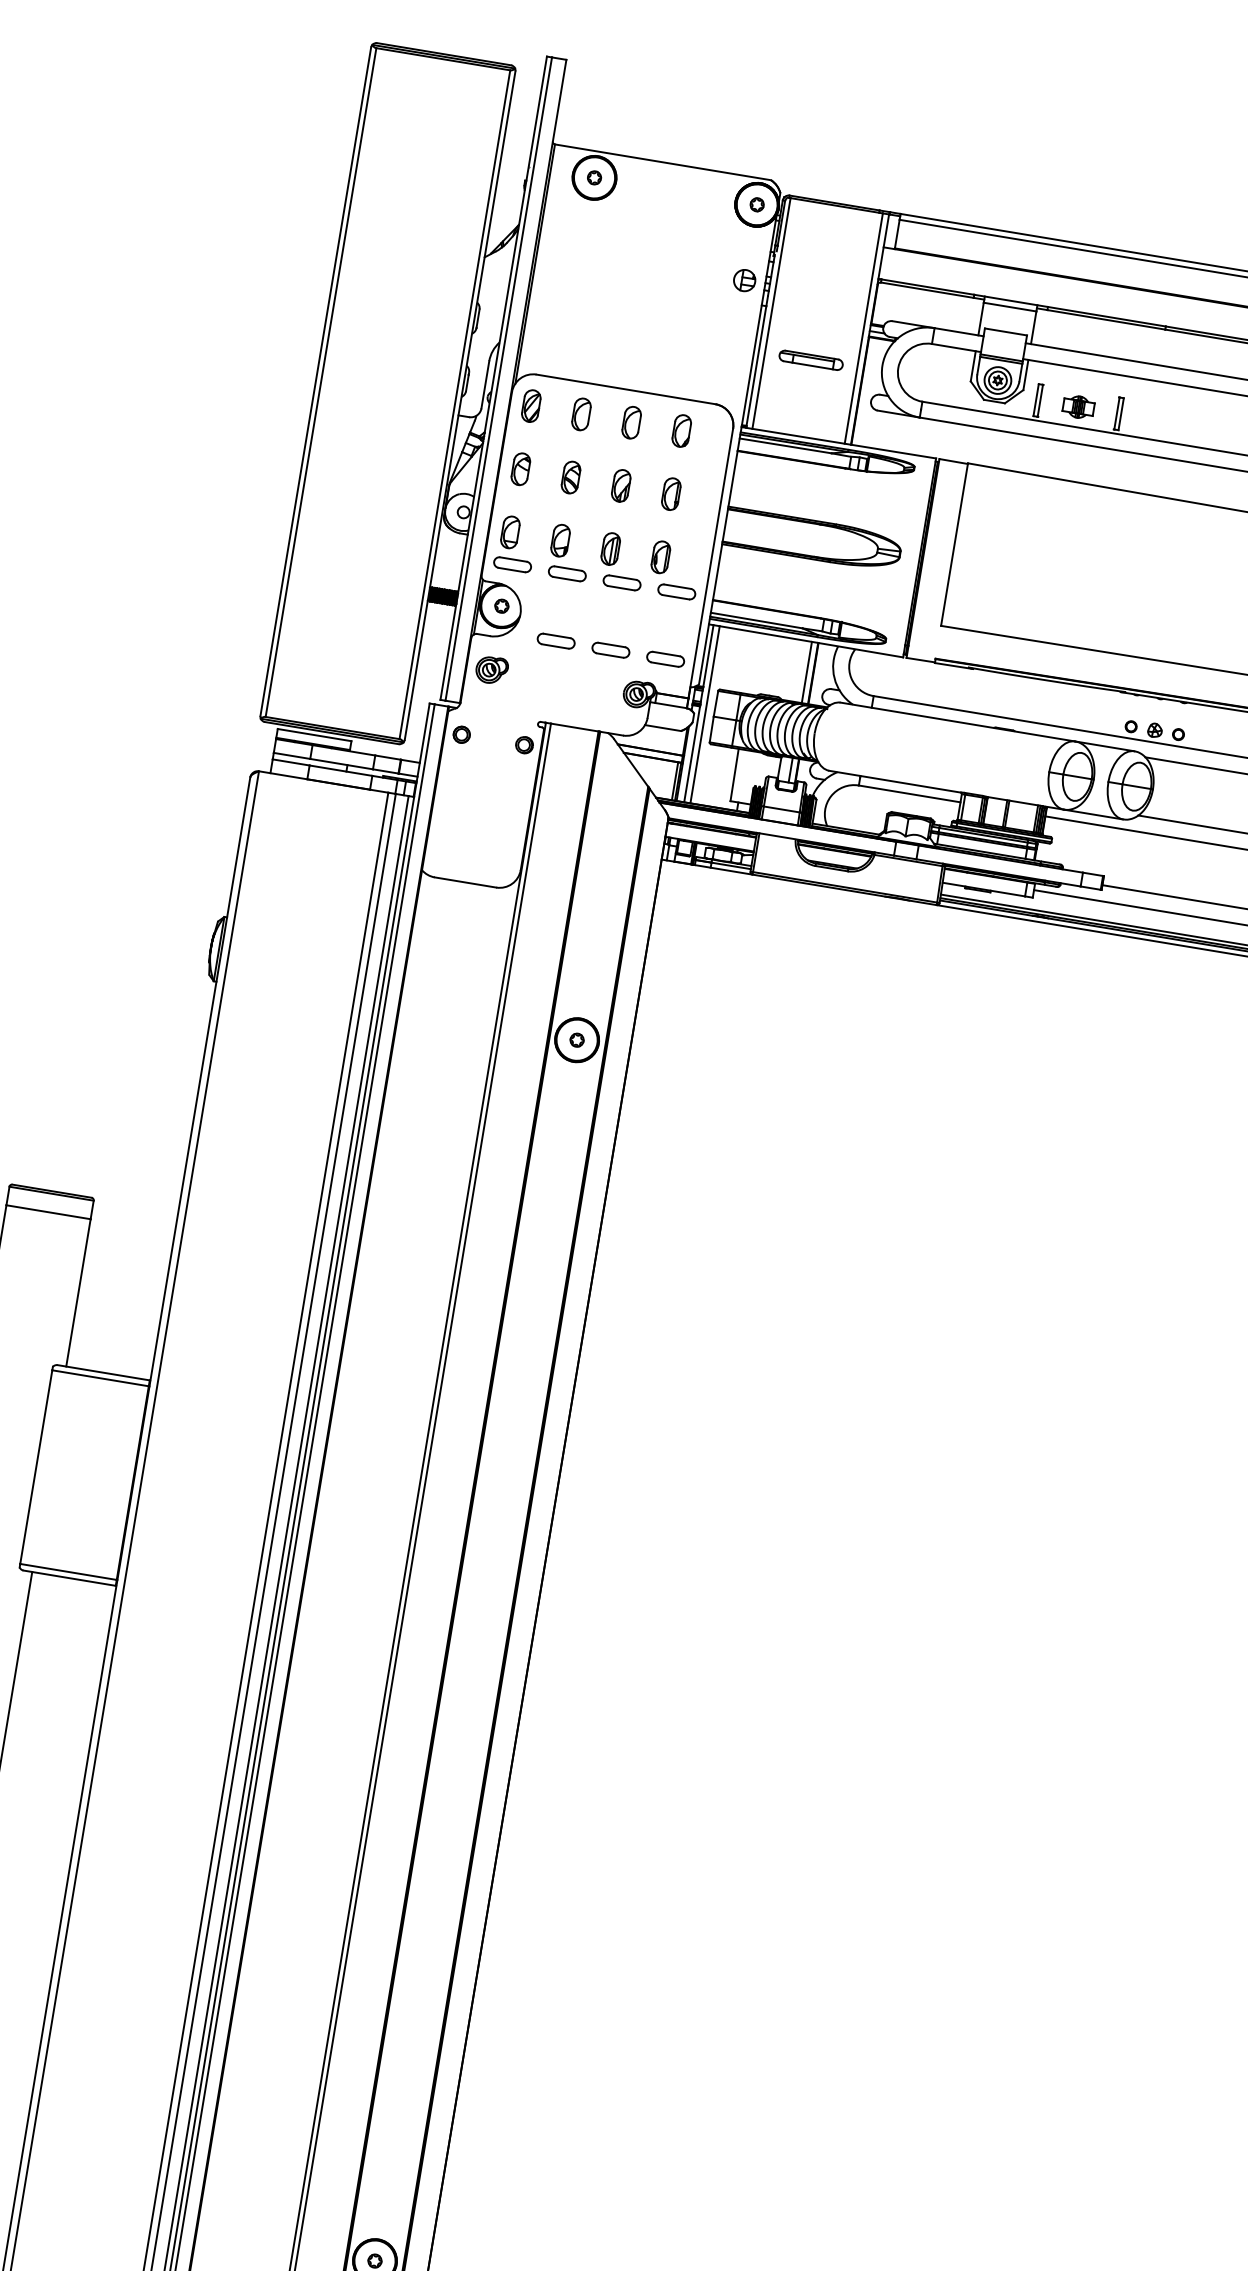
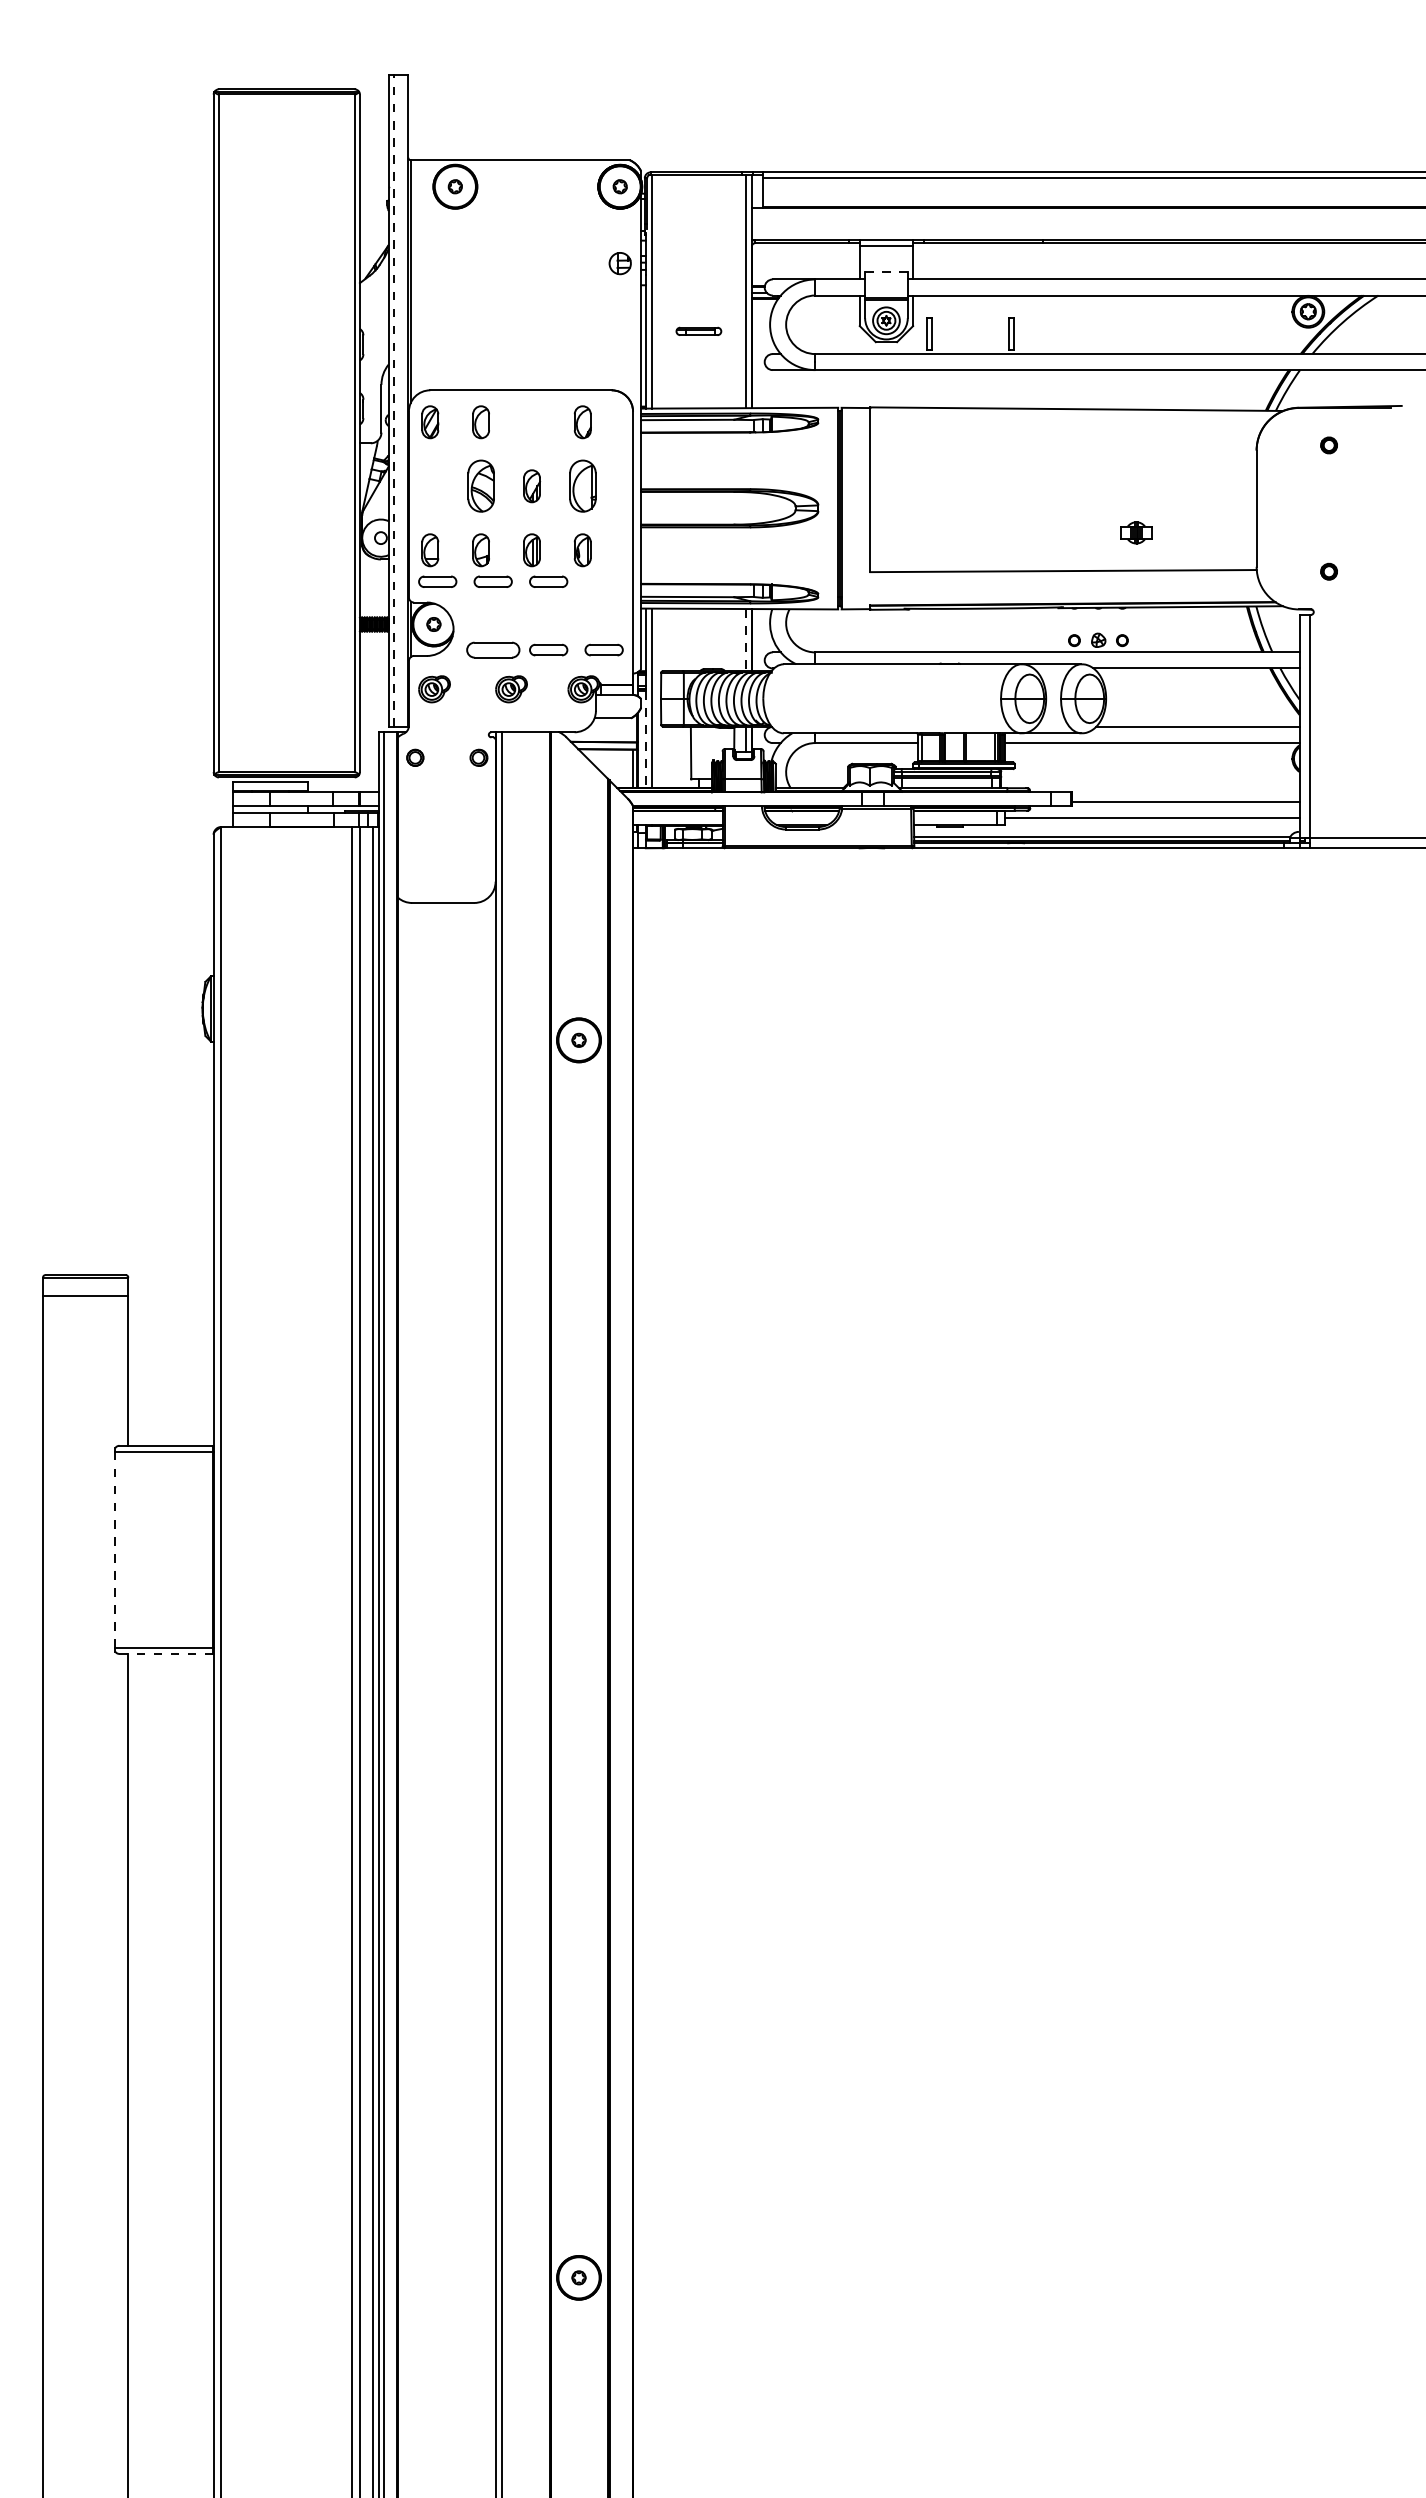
line: (1005, 331) -> (885, 271), solid -> dashed
part: (810, 360) -> (698, 331), size x0.7
line: (498, 378) -> (393, 400), solid -> dashed
part: (1078, 406) -> (1136, 532), moved
part: (631, 422) -> (531, 422), removed
part: (521, 469) -> (430, 486), removed
part: (570, 477) -> (480, 486), size x1.6
part: (671, 494) -> (582, 486), size x1.6
part: (676, 591) -> (603, 581), removed
part: (555, 640) -> (492, 649), size x1.4
line: (806, 672) -> (745, 640), solid -> dashed
part: (567, 683) -> (511, 689), added
line: (691, 754) -> (645, 739), solid -> dashed
line: (36, 1466) -> (115, 1549), solid -> dashed
line: (69, 1578) -> (166, 1654), solid -> dashed

